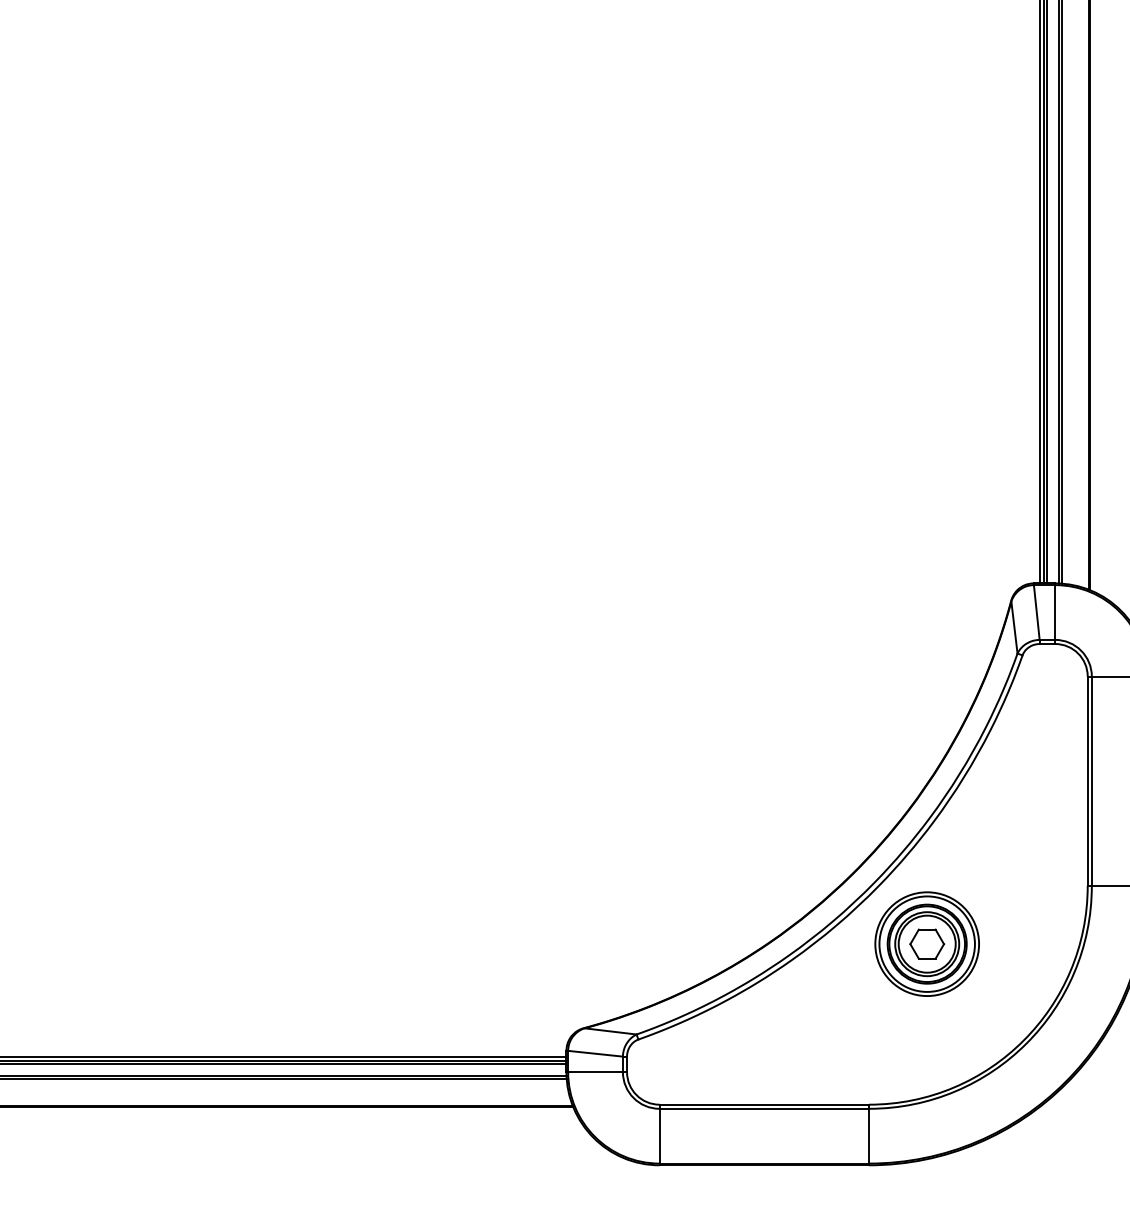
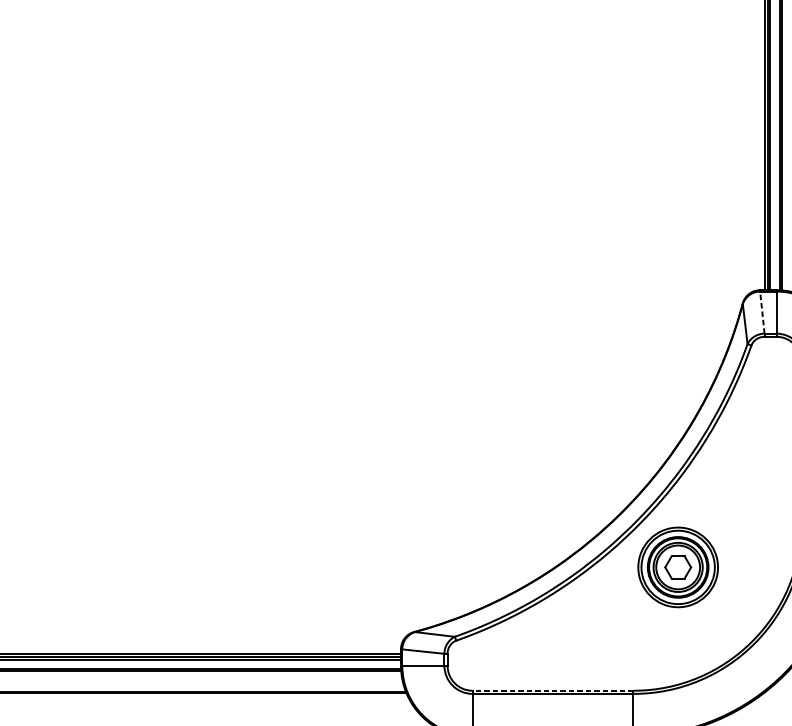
line: (1036, 612) -> (762, 312), solid -> dashed
line: (764, 1104) -> (553, 690), solid -> dashed

